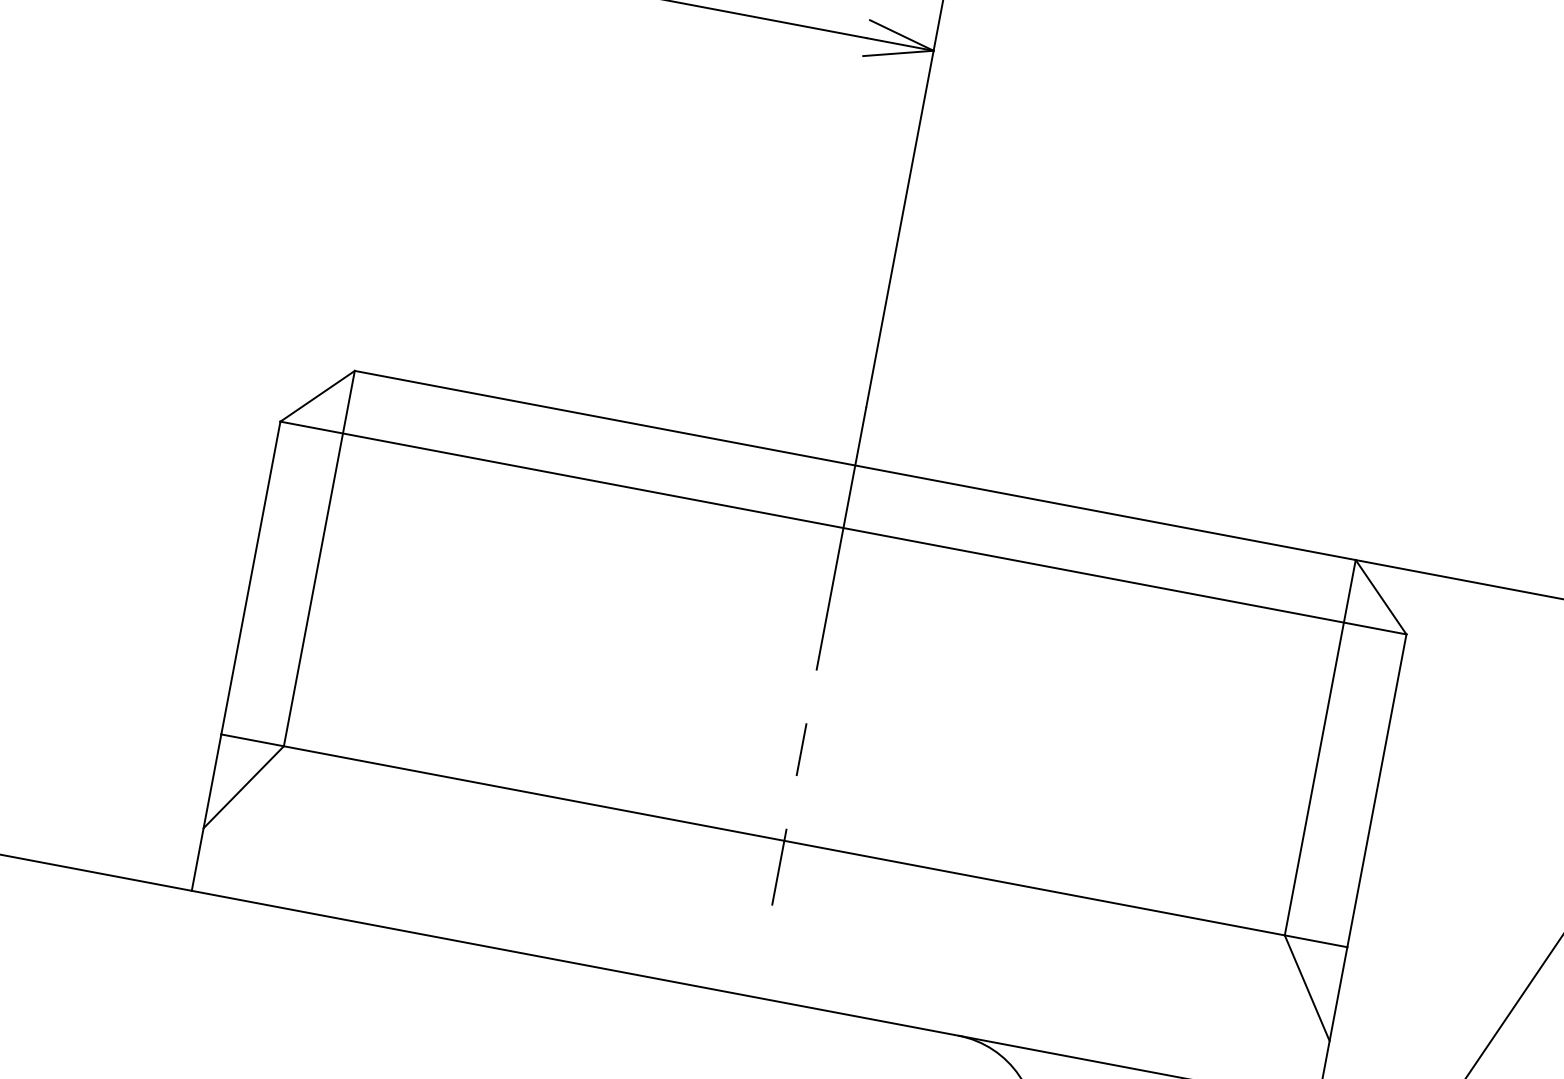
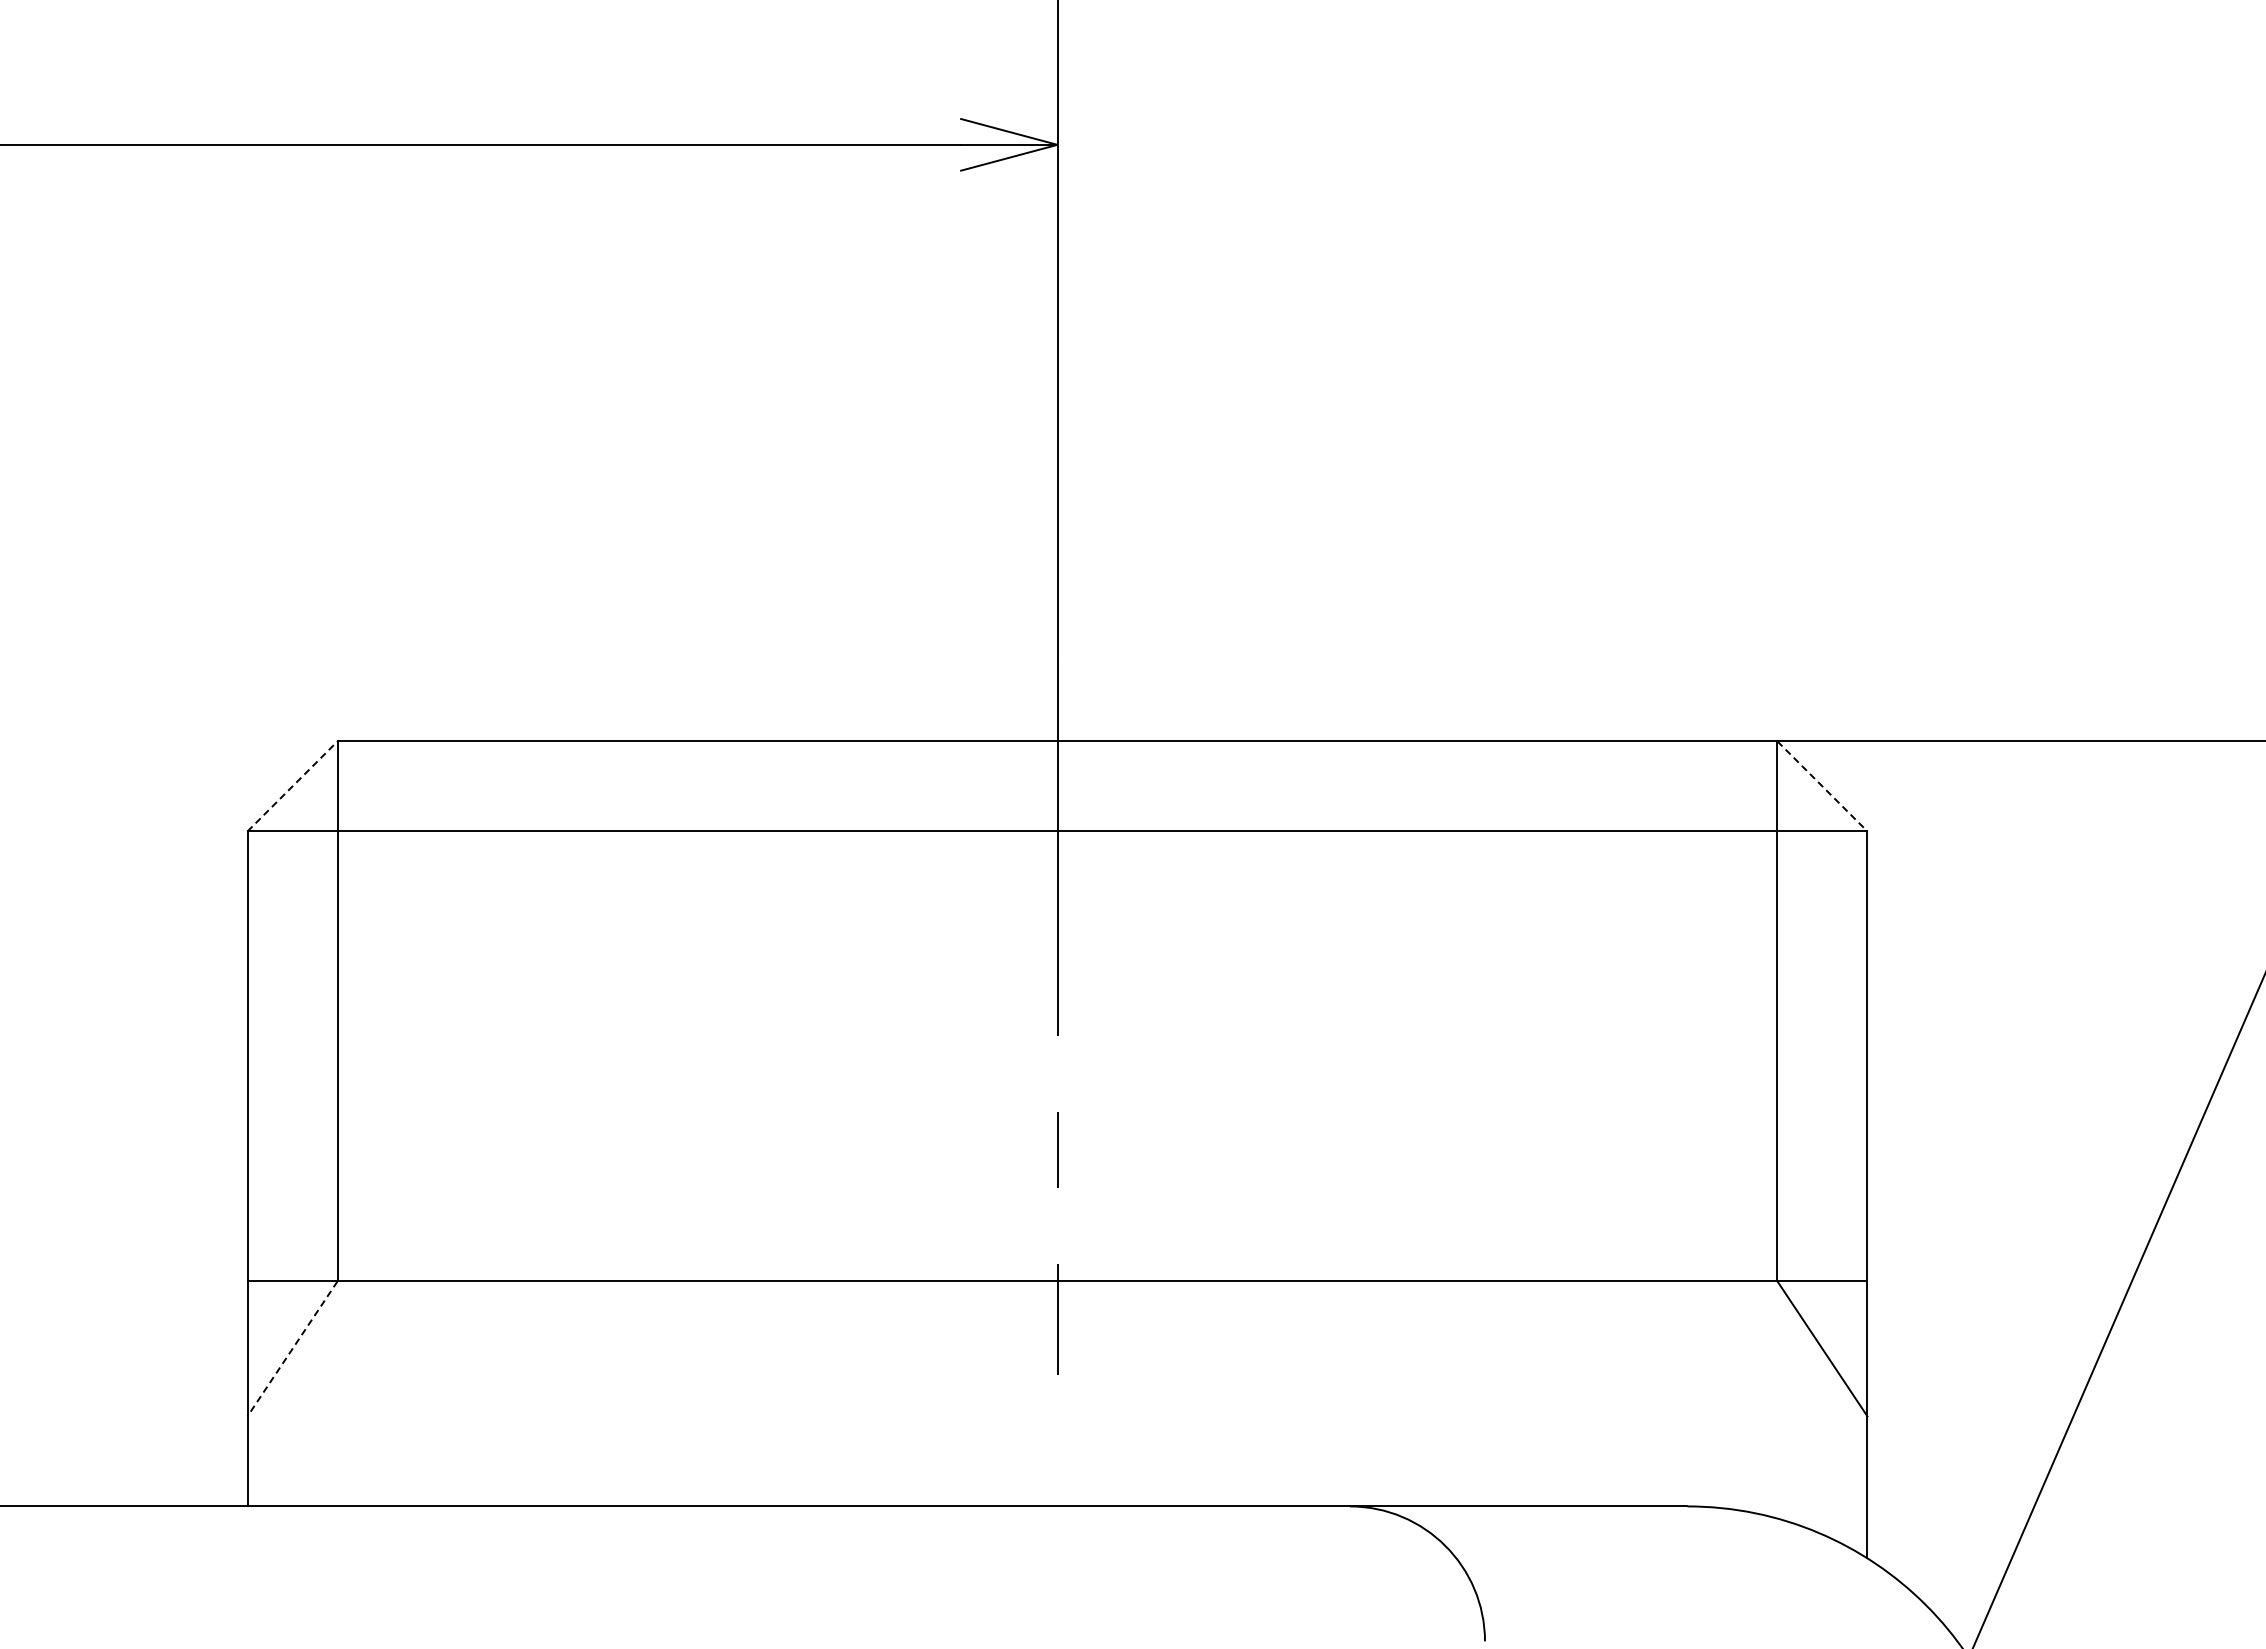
line: (317, 396) -> (292, 786), solid -> dashed
line: (1381, 597) -> (1822, 786), solid -> dashed
line: (243, 787) -> (292, 1349), solid -> dashed

